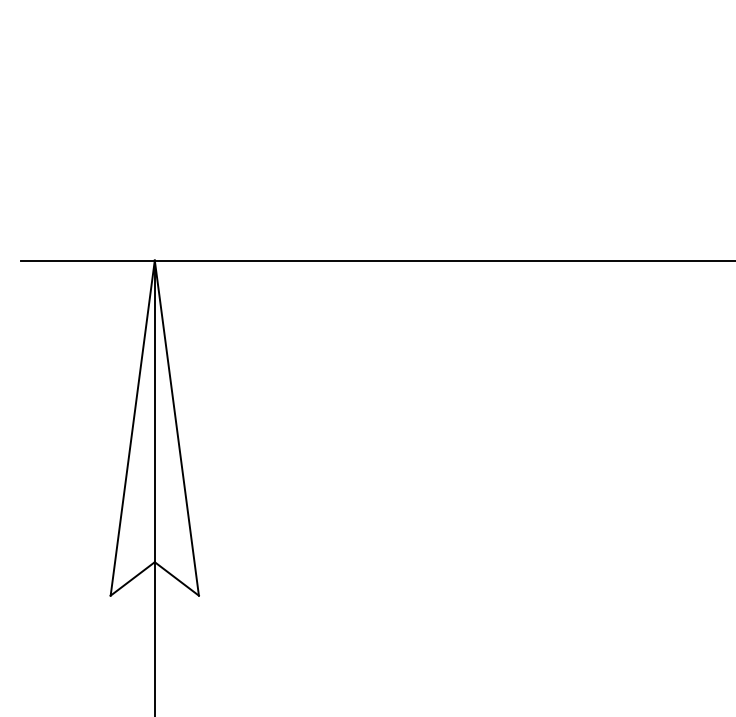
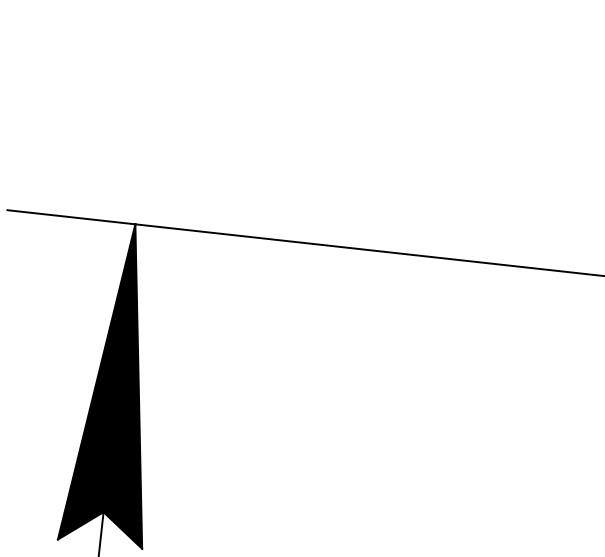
fill: (154, 427) -> (117, 383), added

